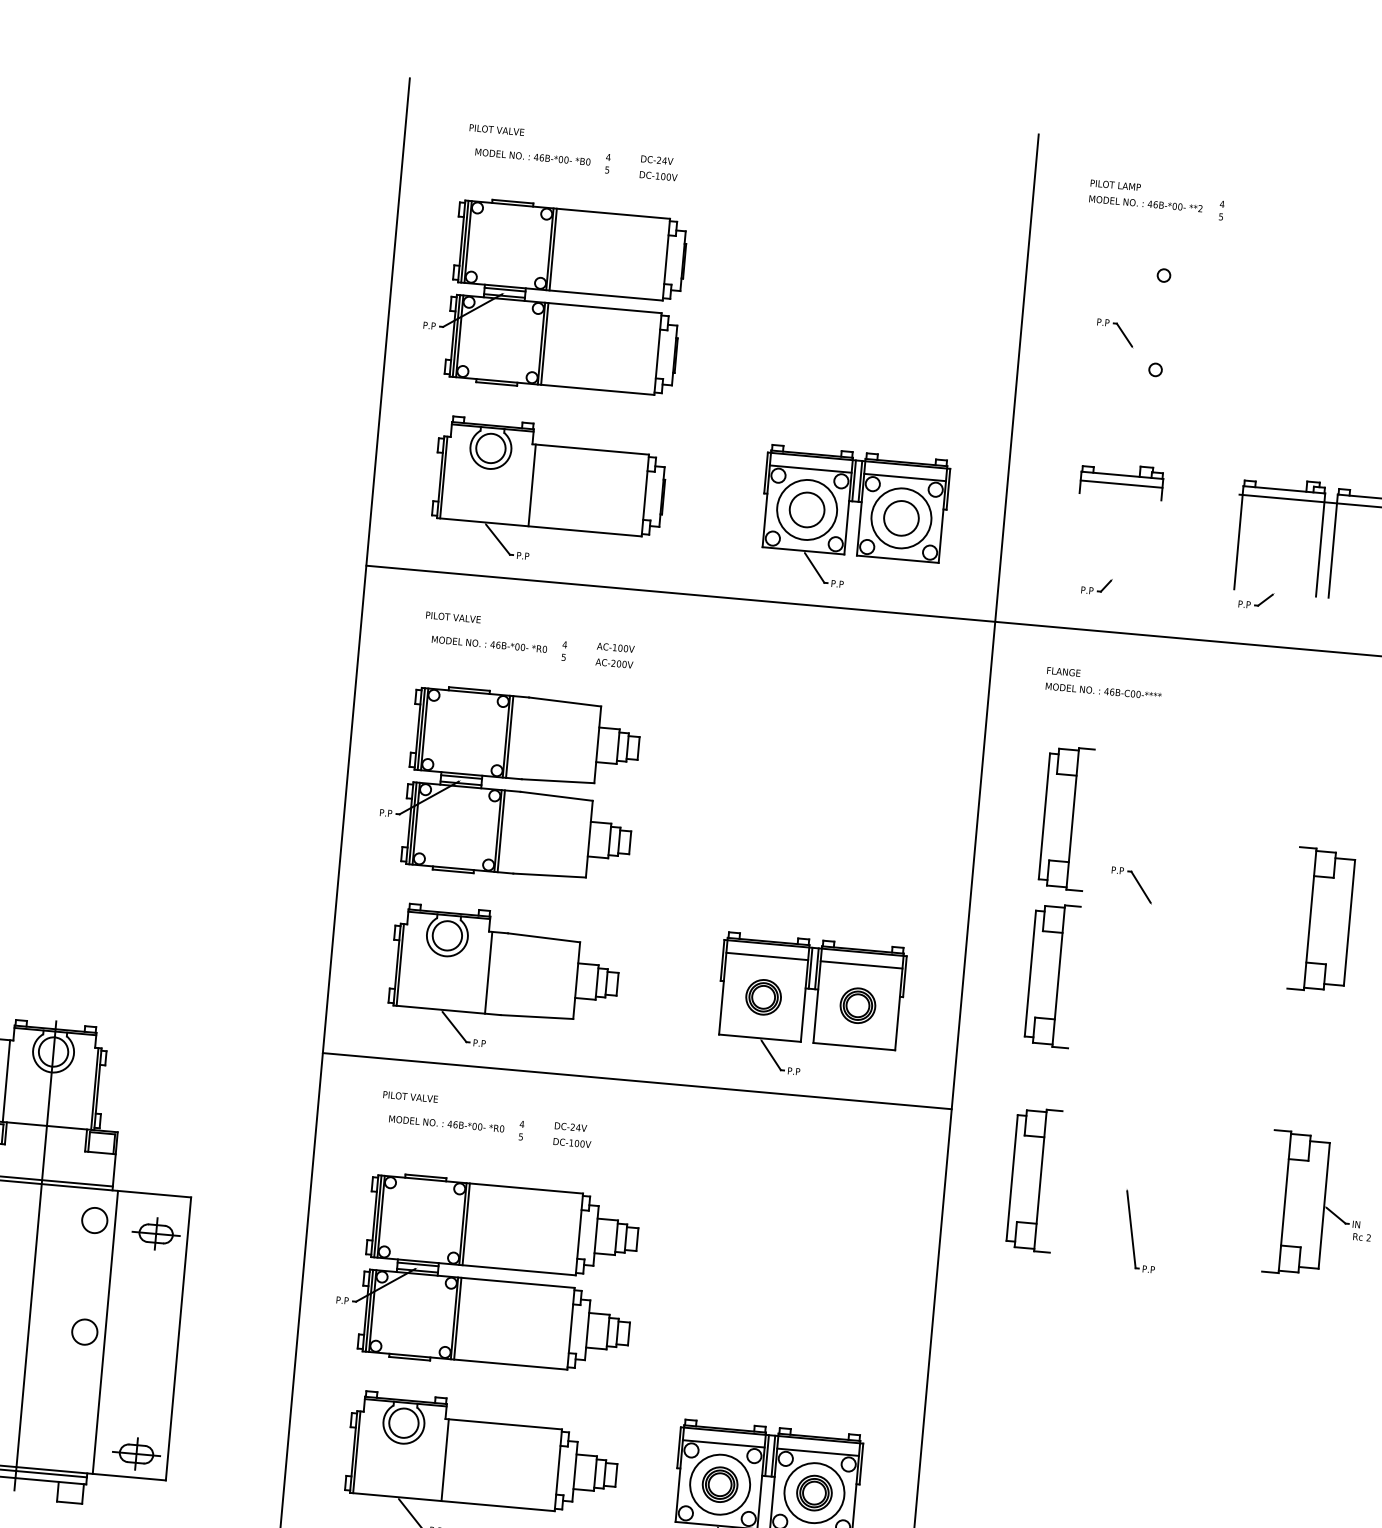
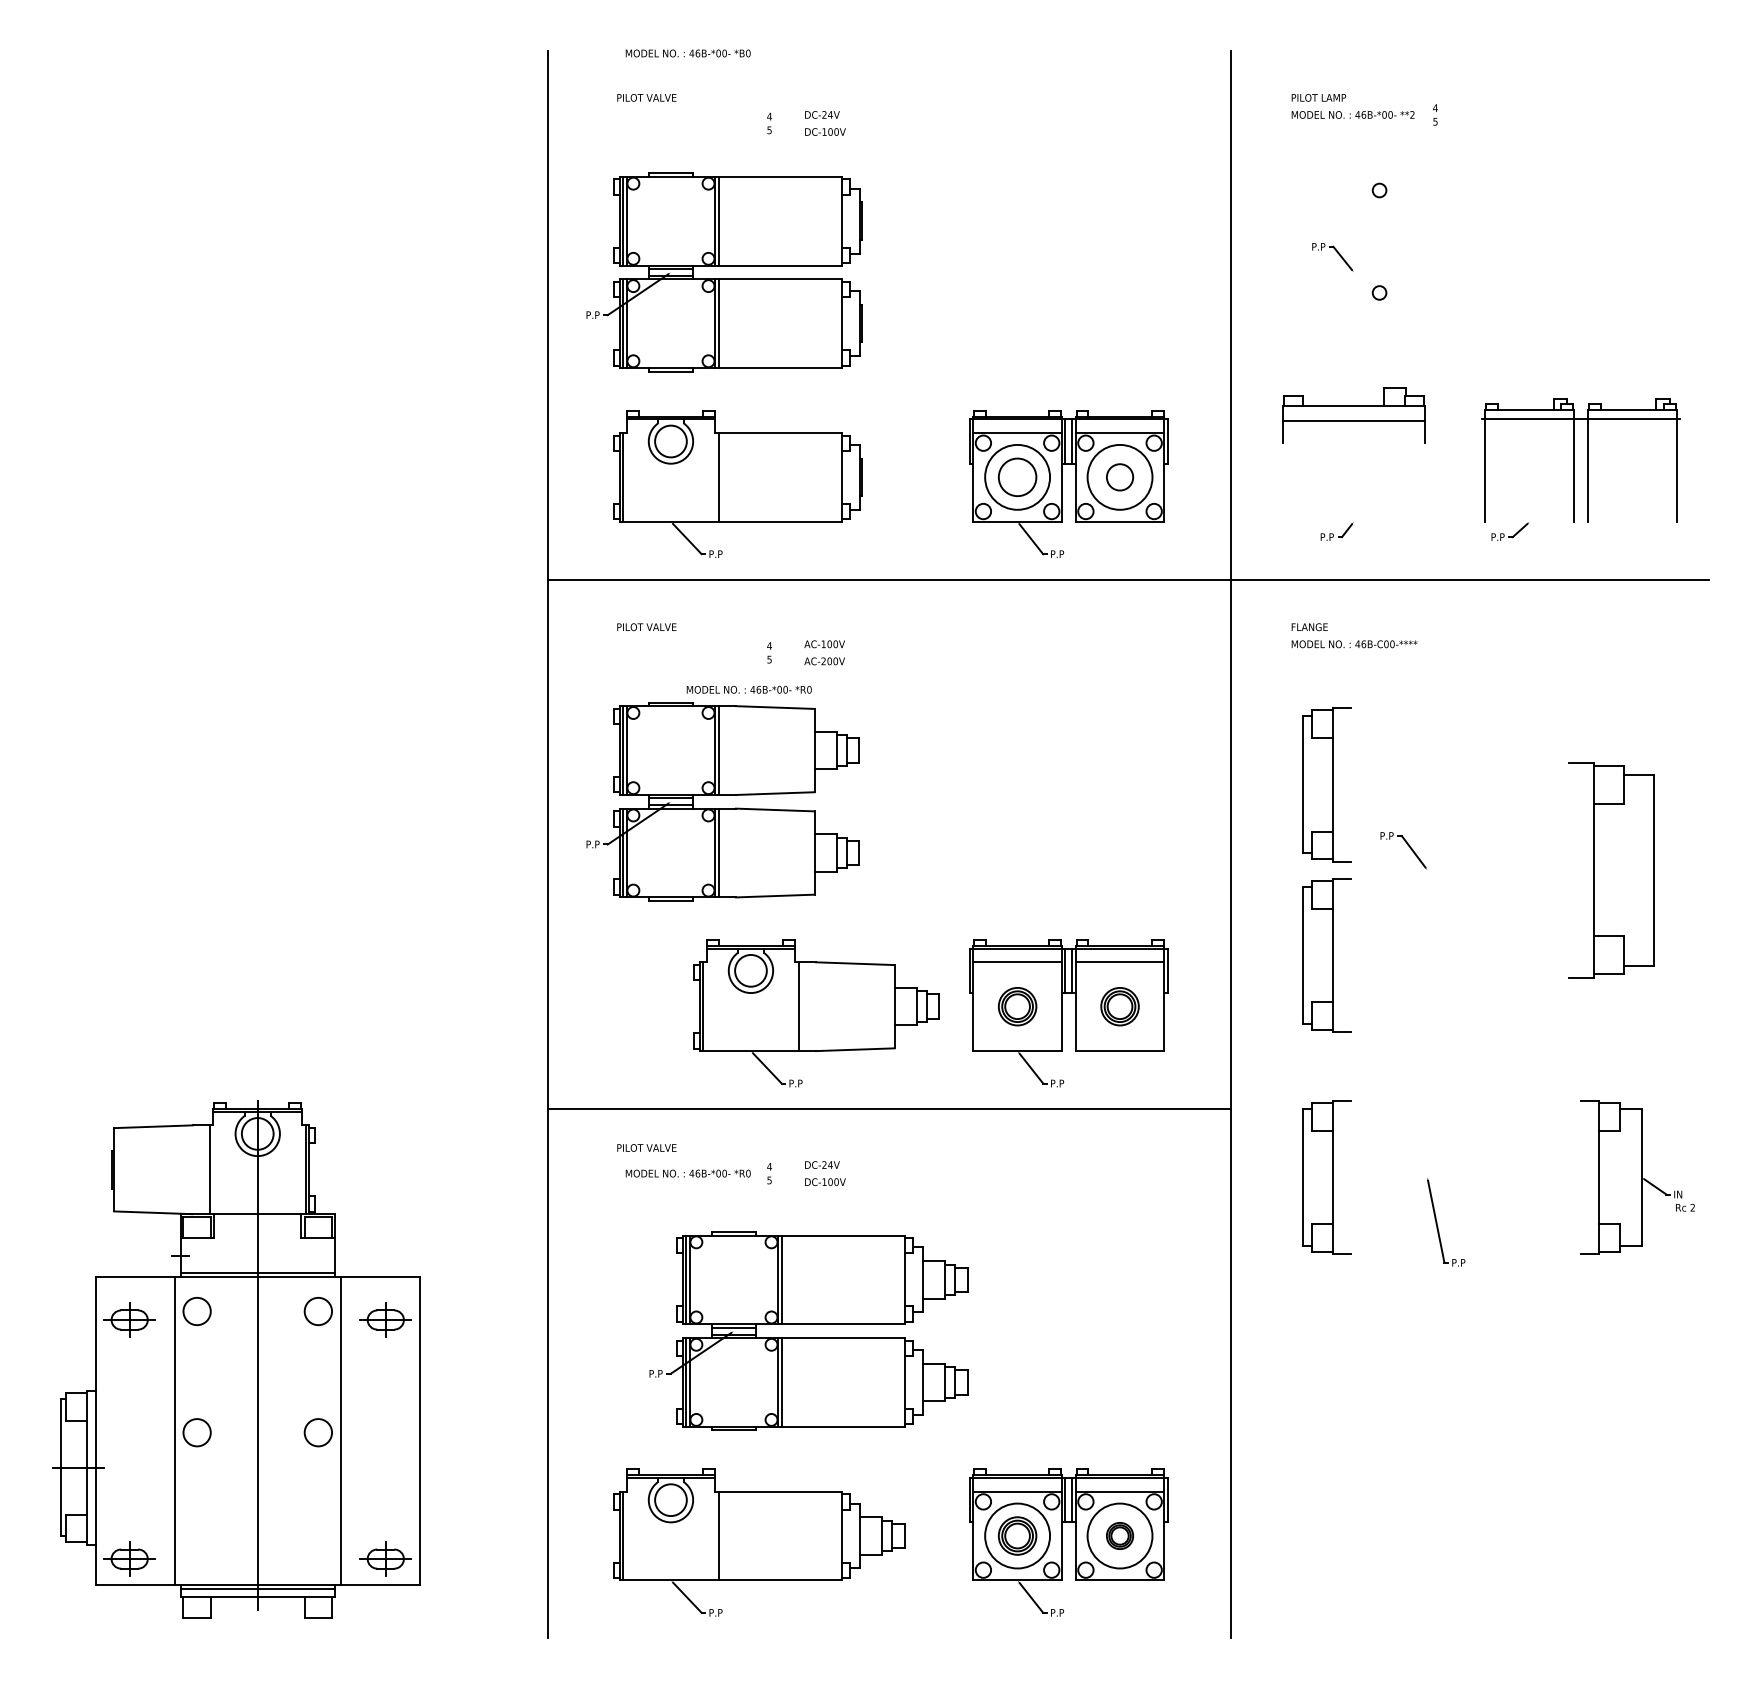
text: (532, 157) -> (687, 53), moved
part: (1121, 480) -> (1353, 415), size x1.6
circle: (900, 518) -> (1119, 477), size x0.7
text: (488, 644) -> (748, 689), moved
part: (1321, 919) -> (1611, 869), size x1.4
part: (504, 980) -> (816, 1013), moved
part: (486, 1273) -> (808, 1330), moved
part: (814, 1492) -> (1119, 1535), size x0.7

